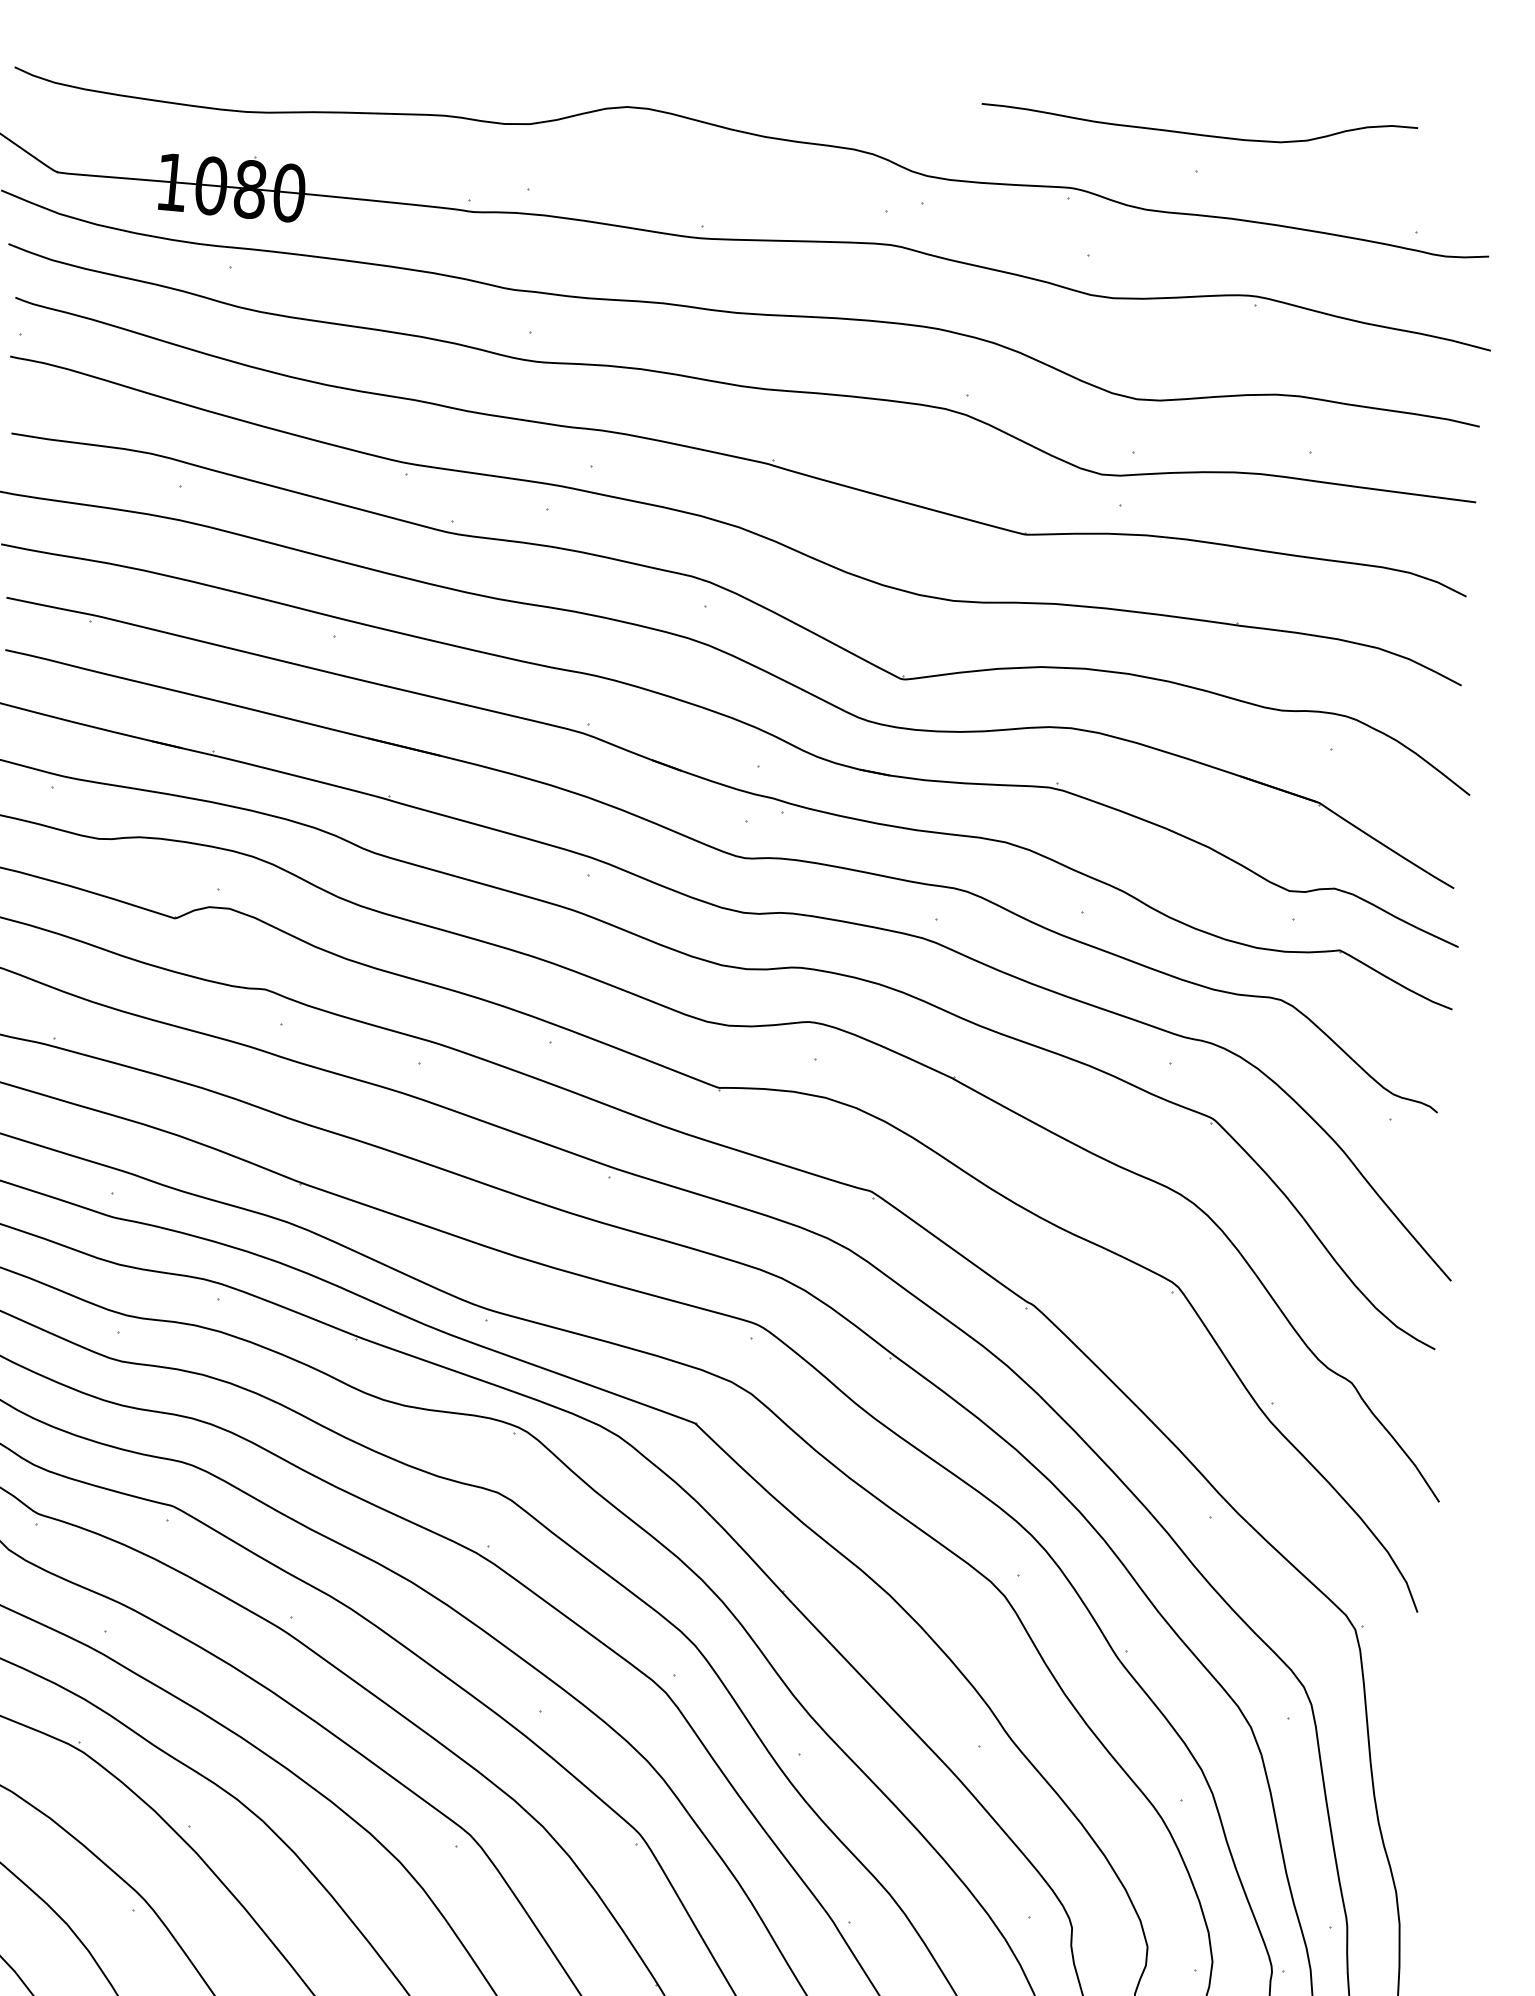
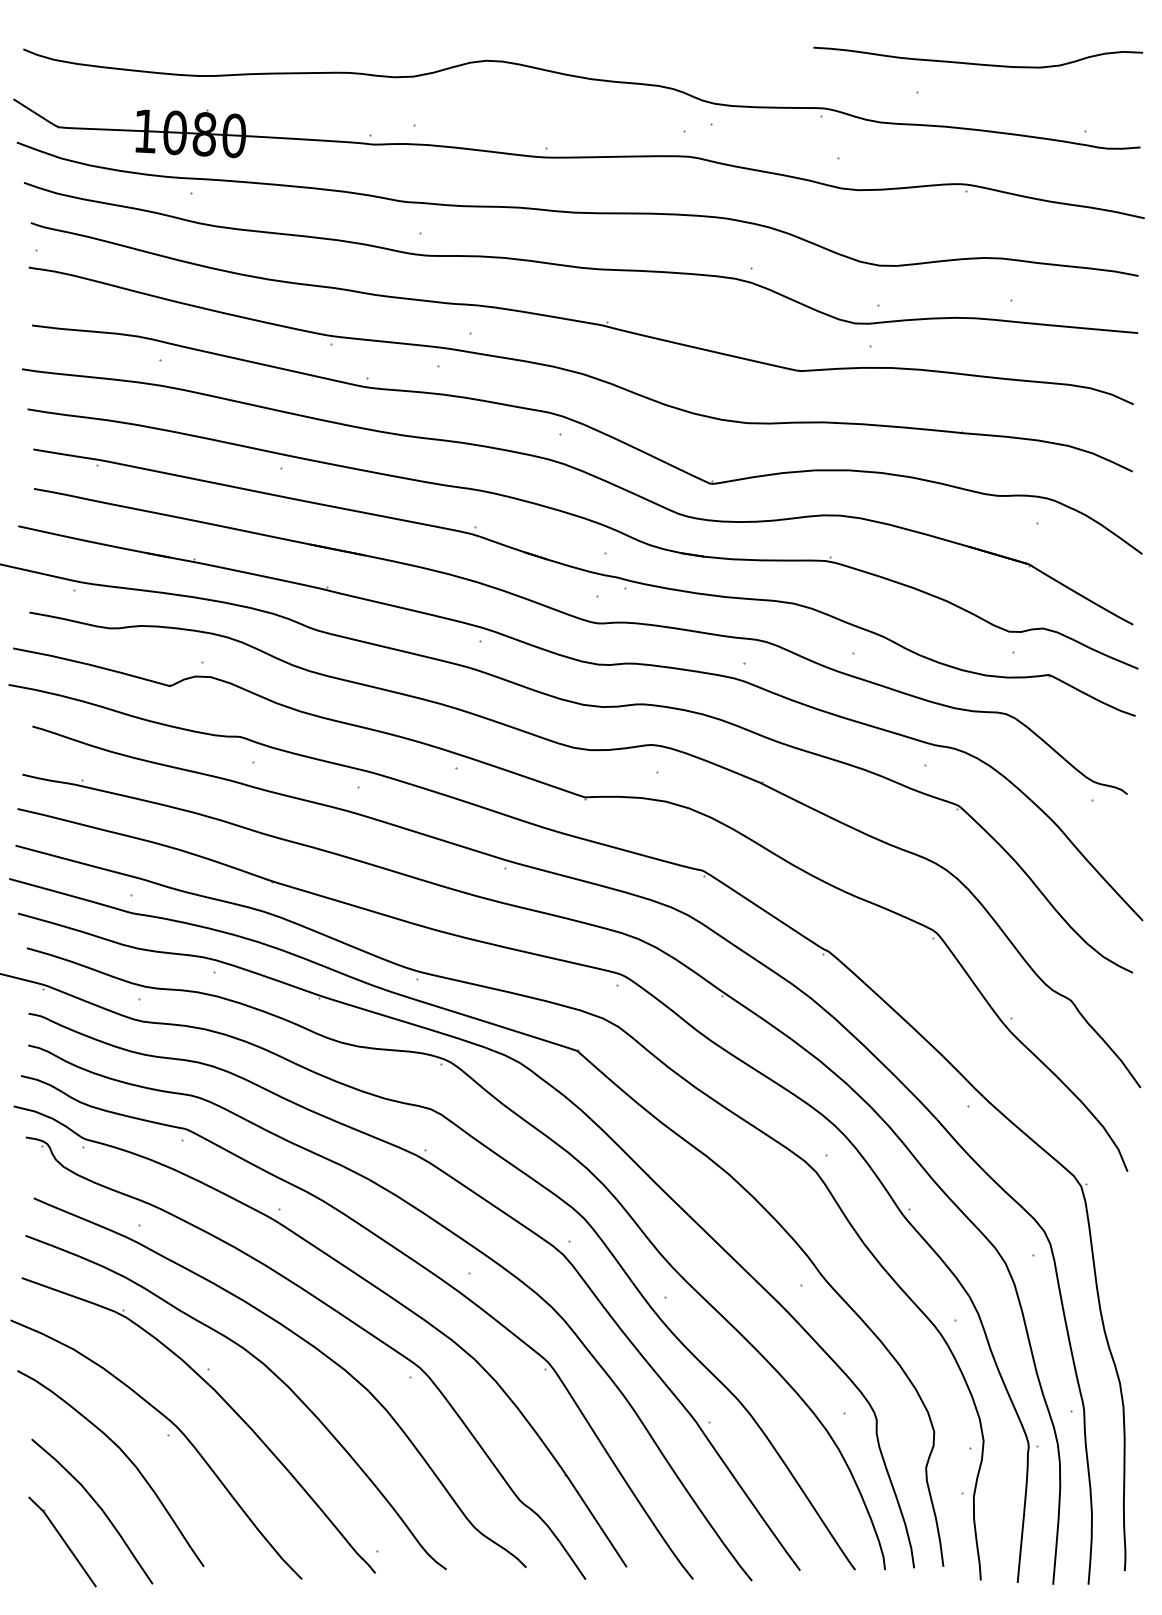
curve: (1199, 133) -> (978, 63), moved

